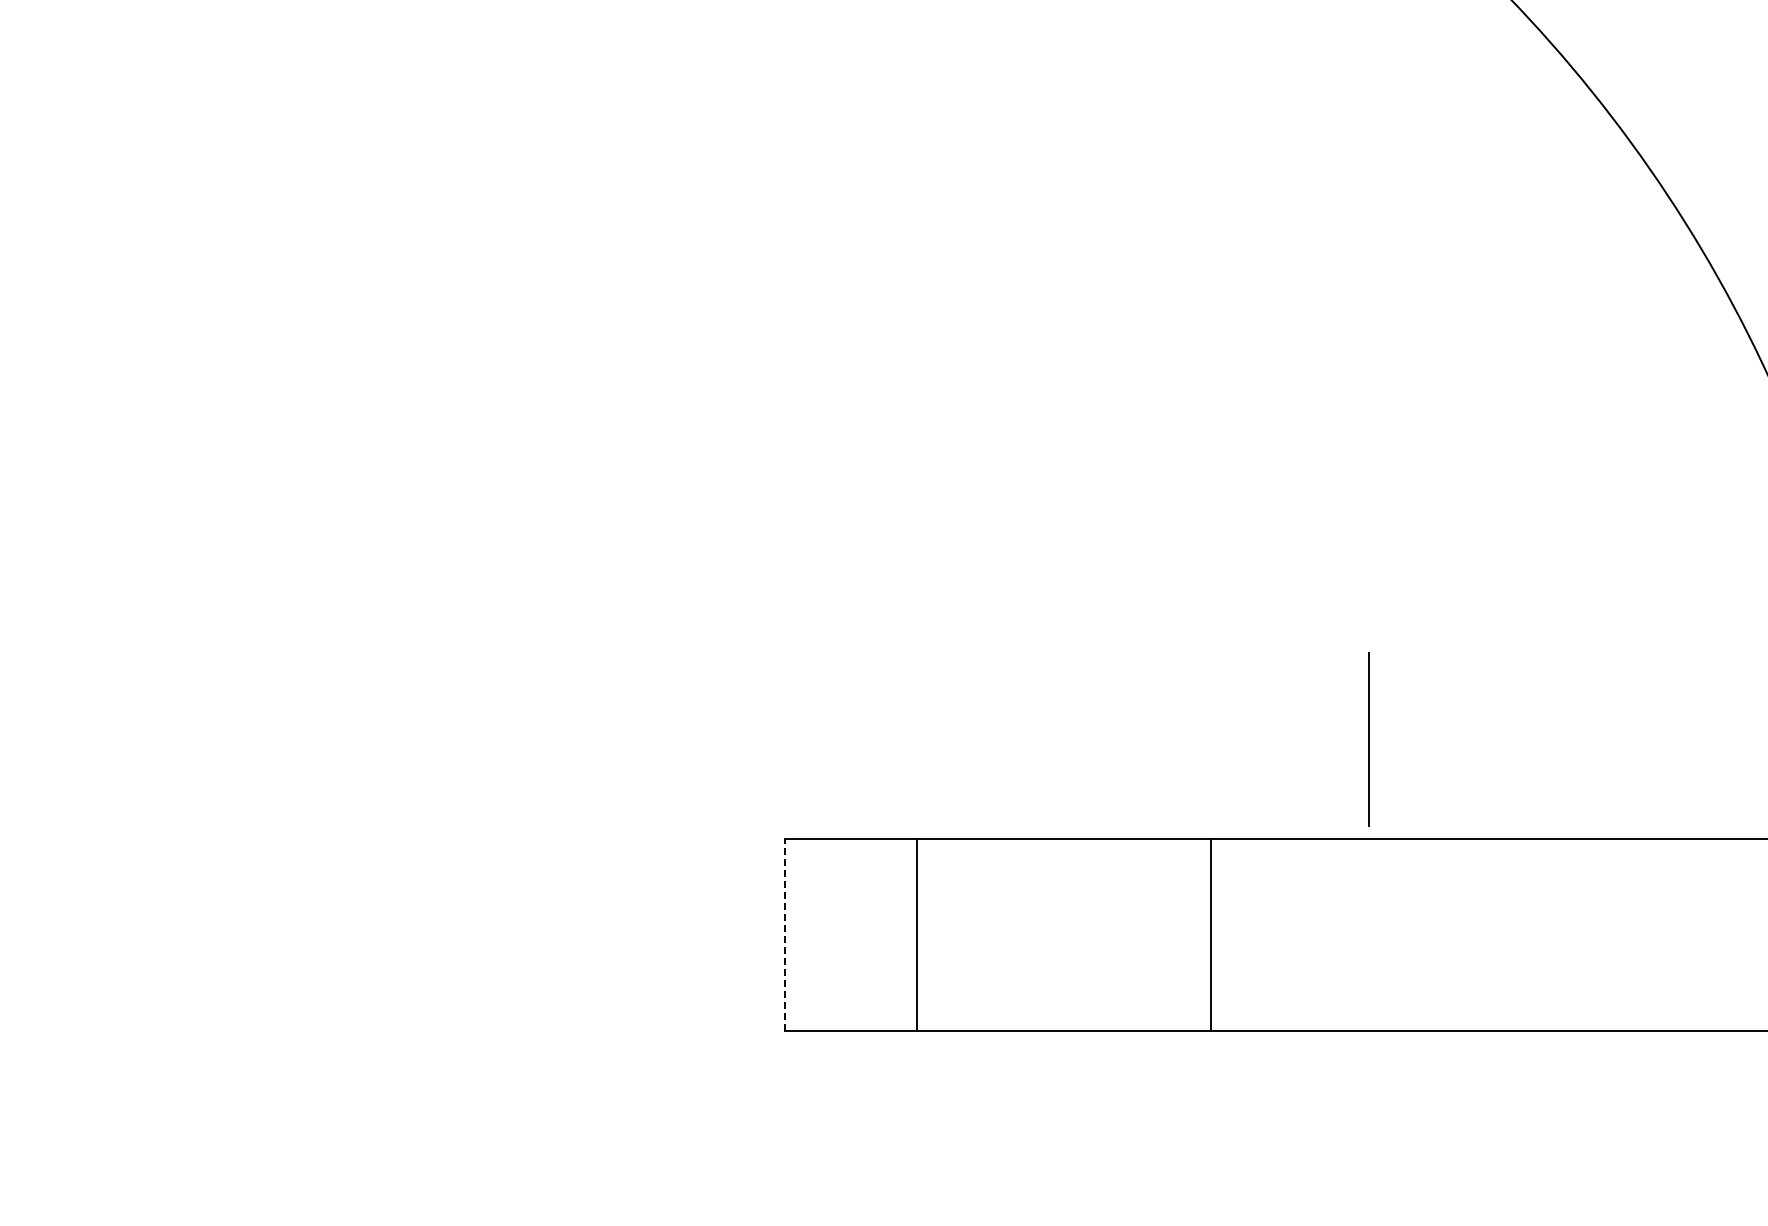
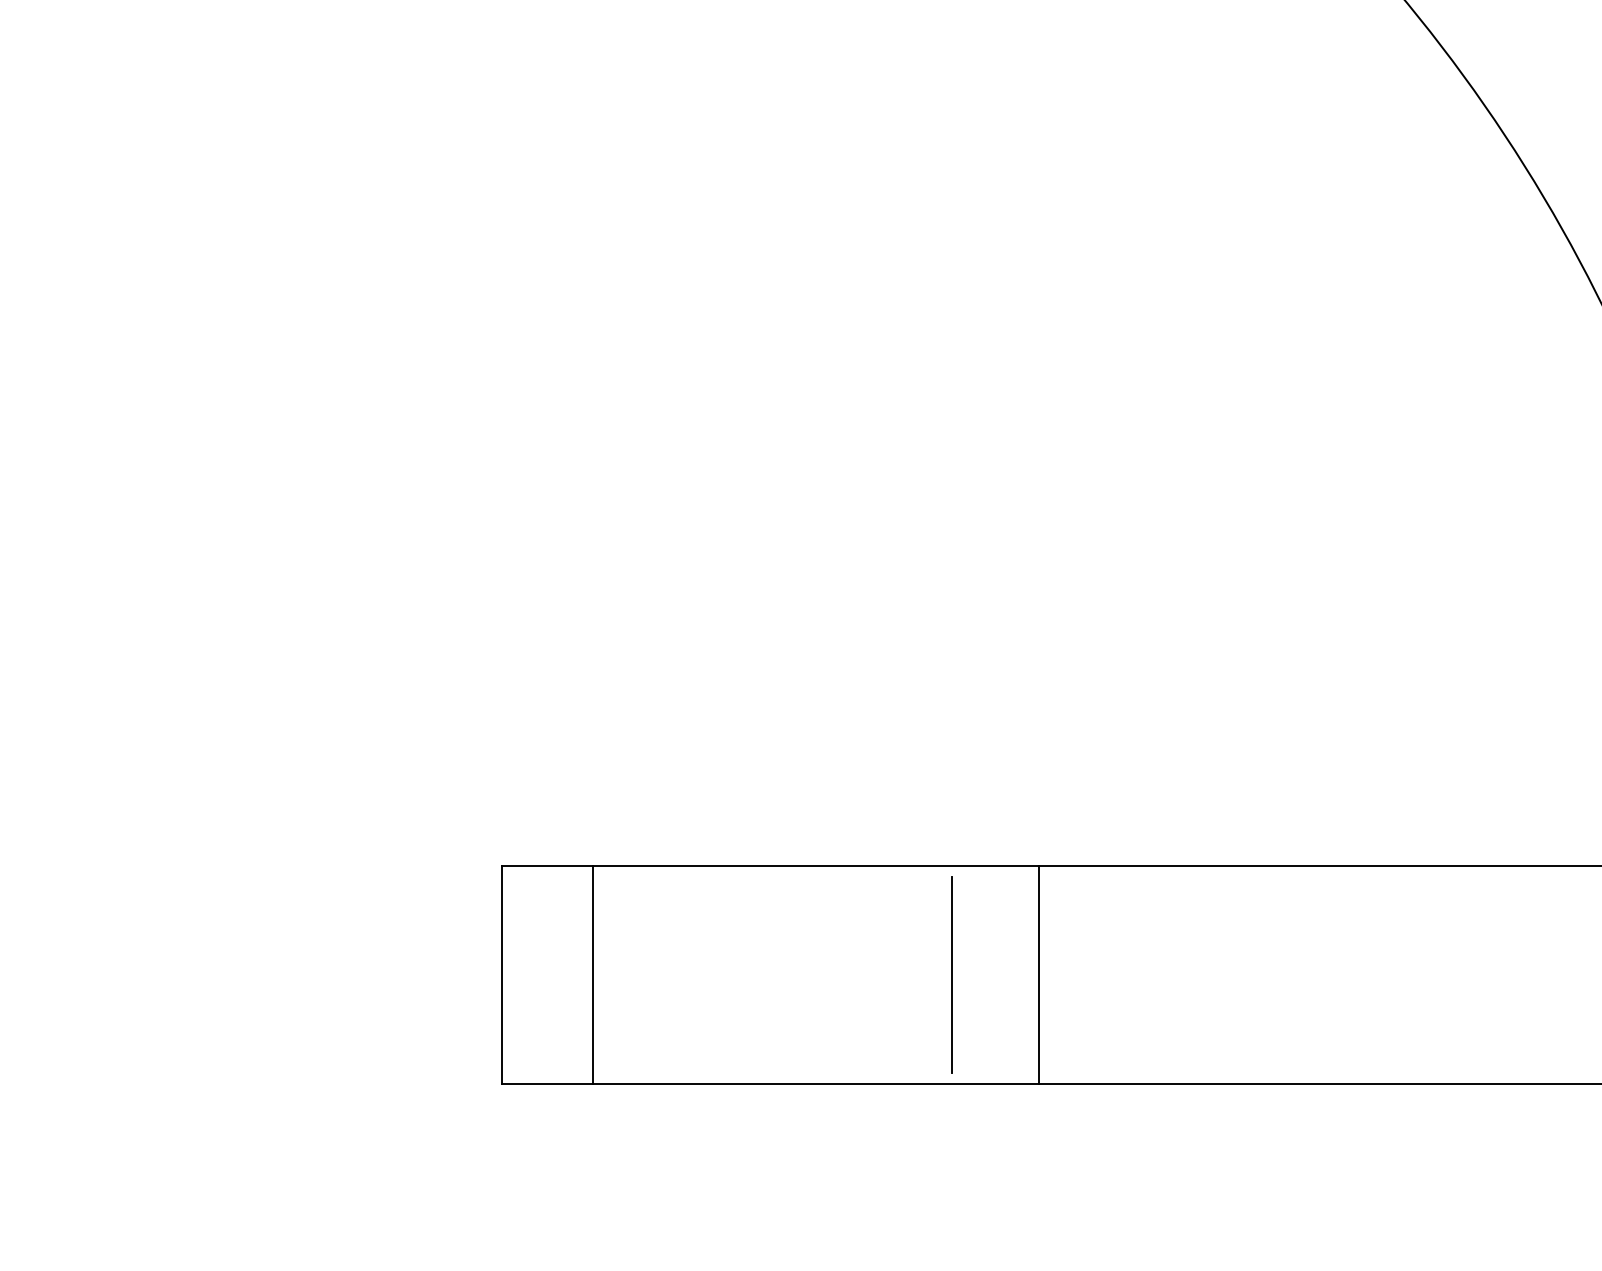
line: (1368, 739) -> (951, 974), moved
line: (785, 934) -> (502, 974), dashed -> solid
line: (917, 934) -> (593, 974), moved
line: (1211, 934) -> (1038, 974), moved

